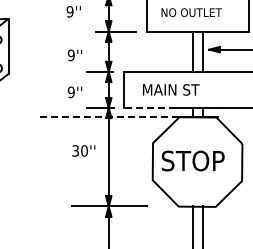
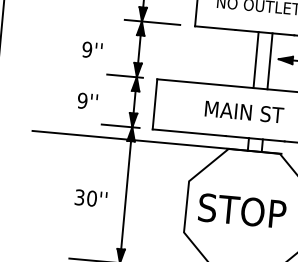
text: (171, 89) -> (244, 111), moved
line: (149, 108) -> (188, 132), dashed -> solid
line: (108, 117) -> (130, 140), dashed -> solid
text: (83, 150) -> (90, 197), moved

